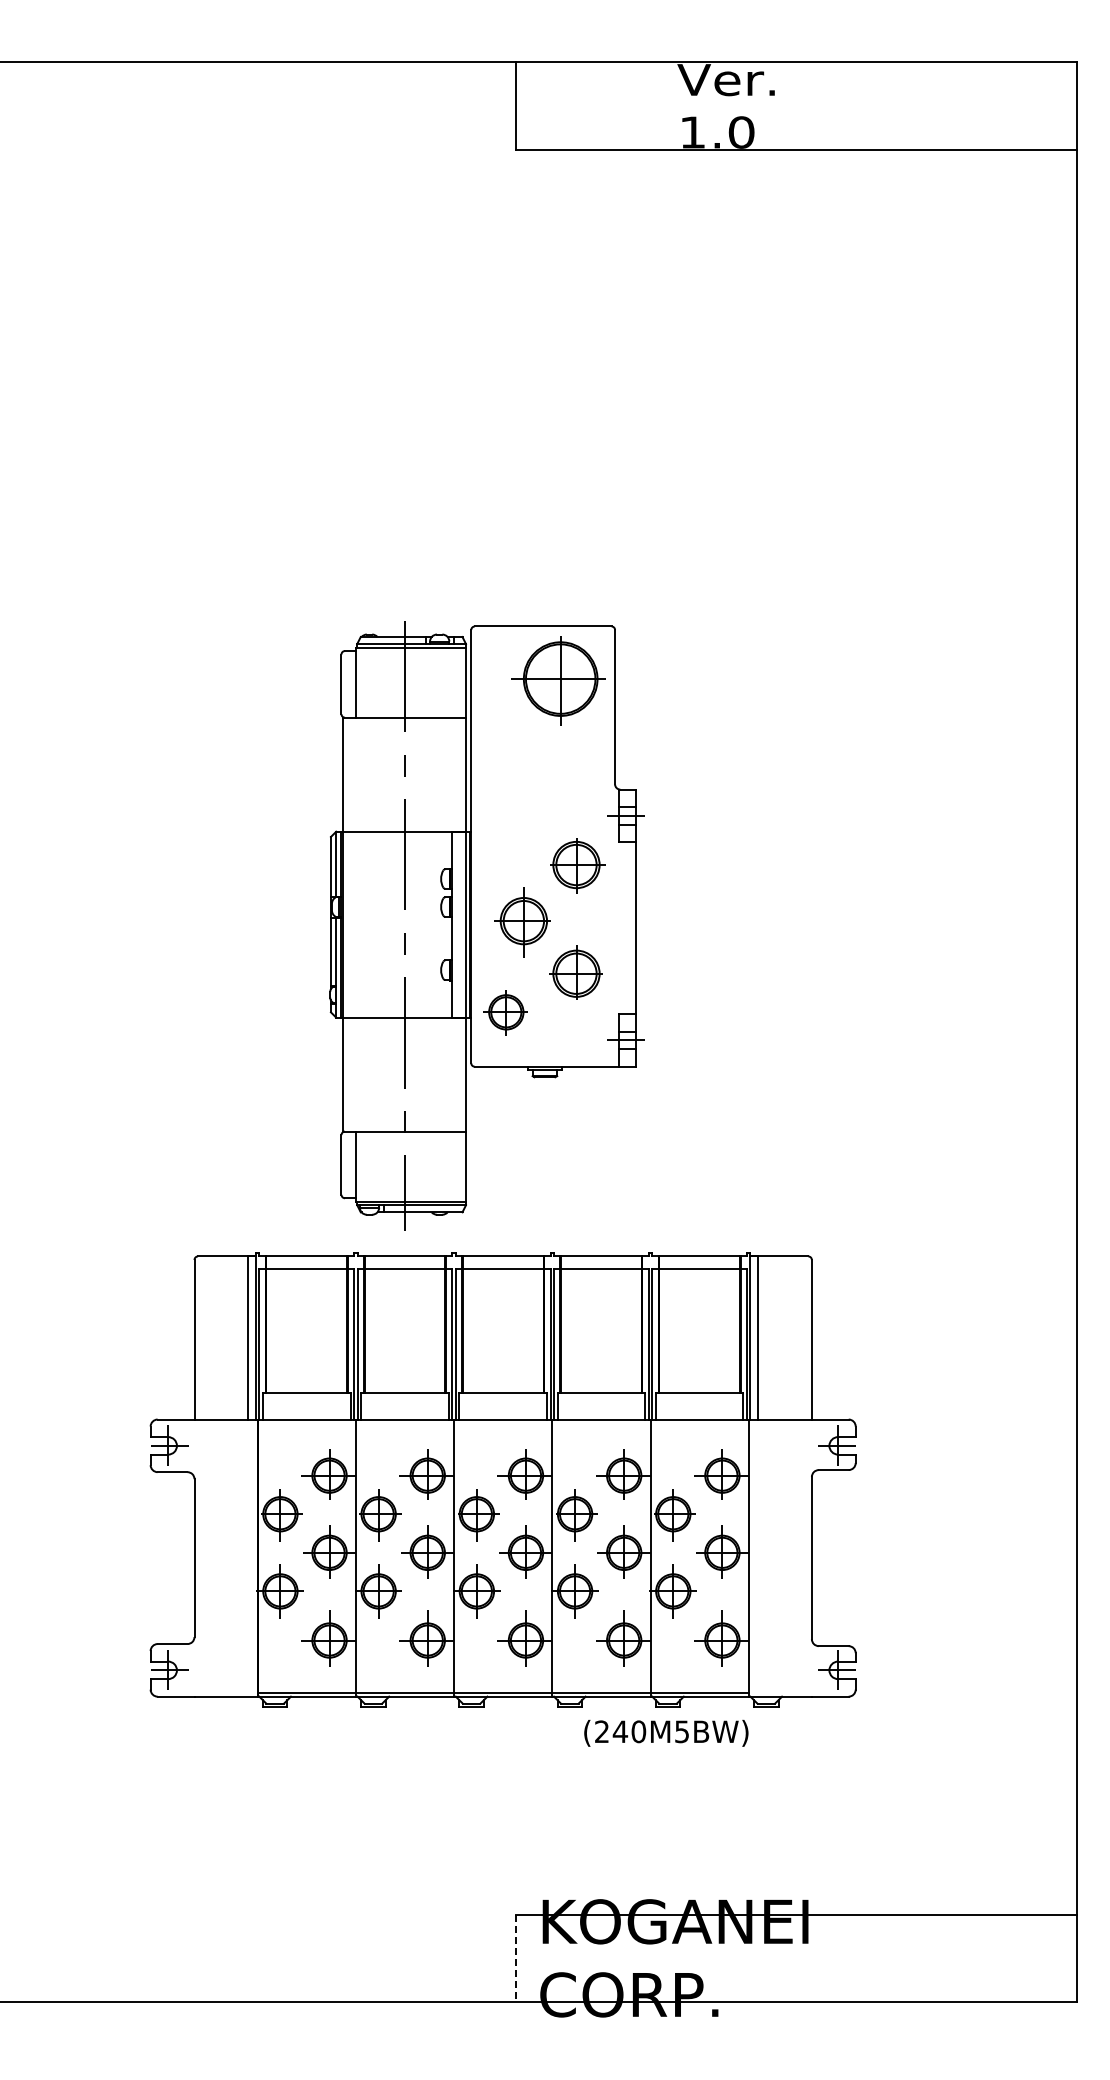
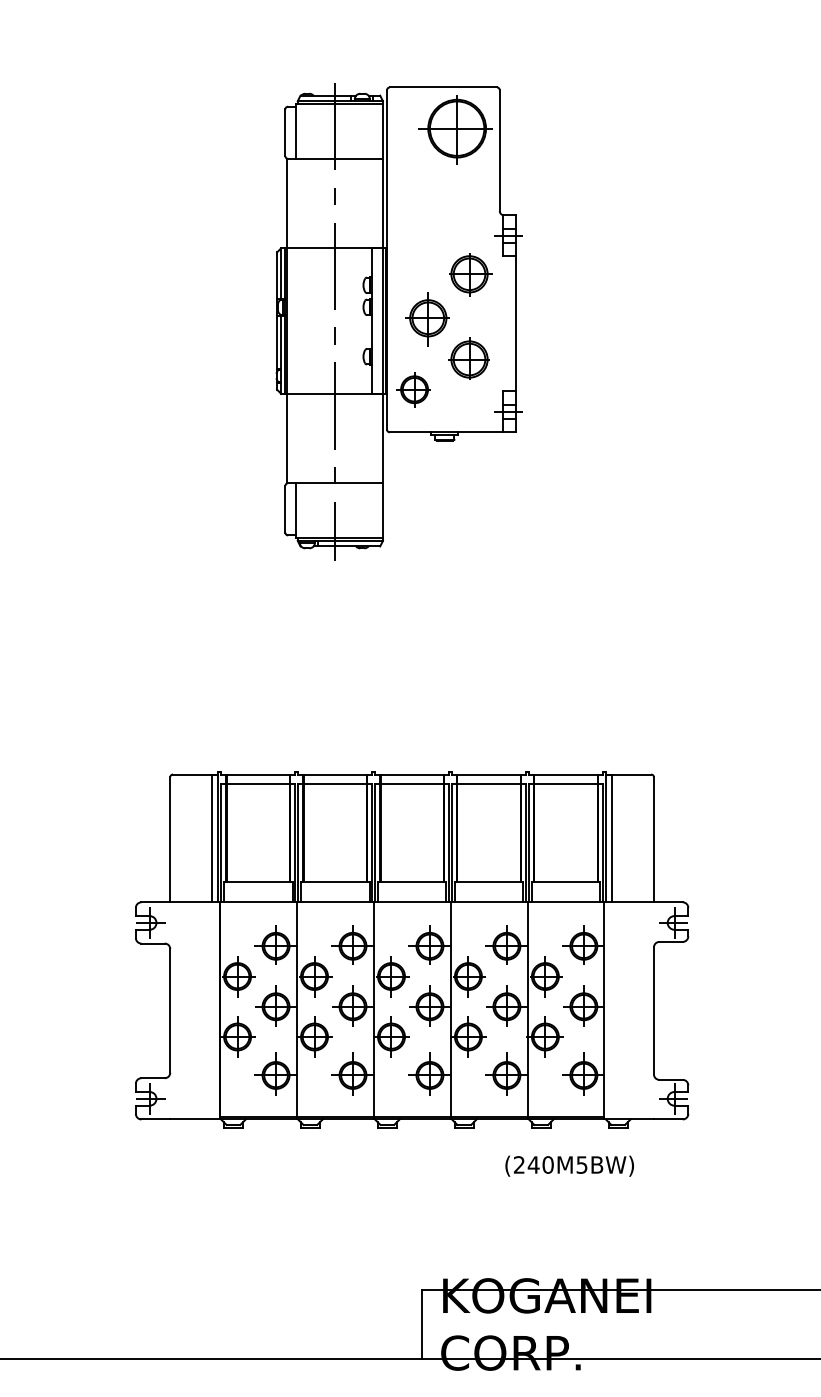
part: (486, 925) -> (399, 321), moved
text: (666, 1732) -> (569, 1165), moved
line: (515, 1958) -> (421, 1324), dashed -> solid

